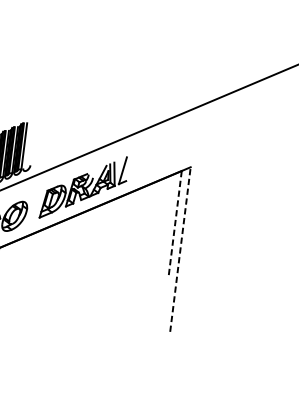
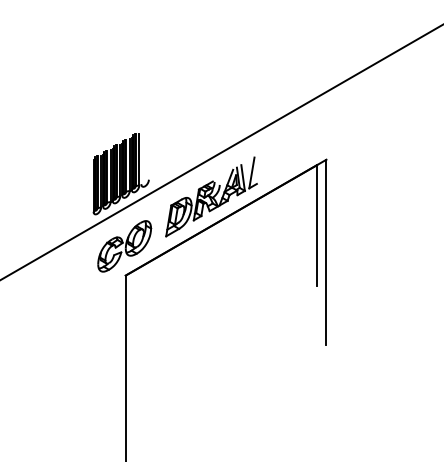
line: (175, 224) -> (317, 225), dashed -> solid
line: (180, 249) -> (326, 252), dashed -> solid

